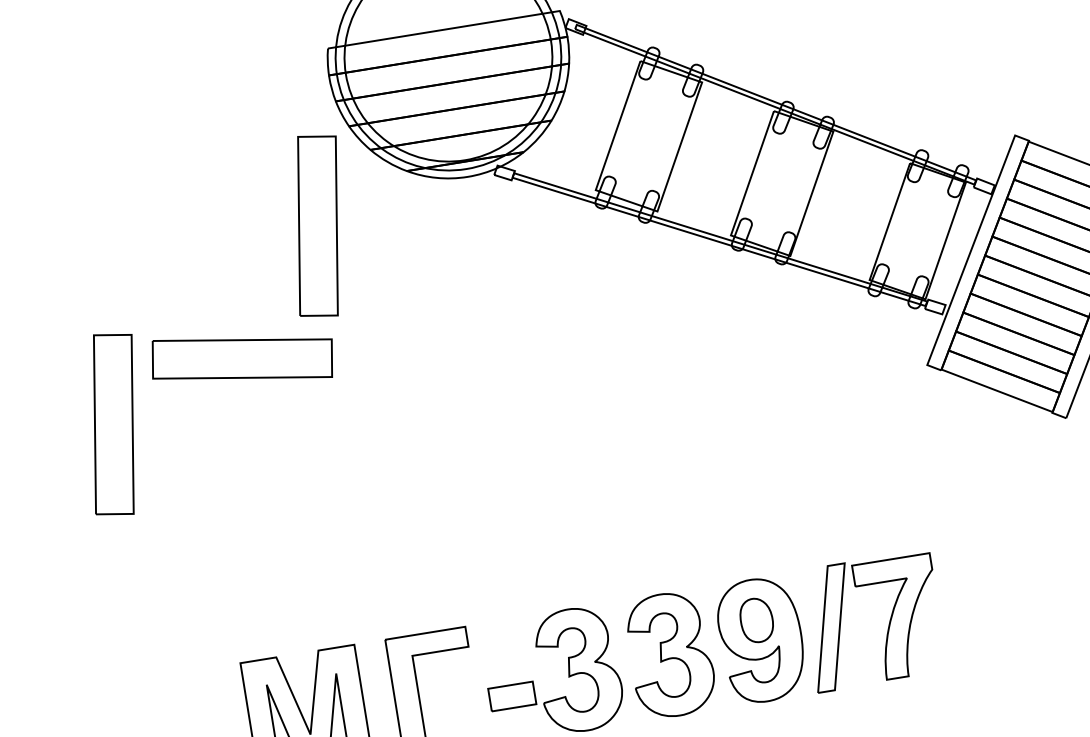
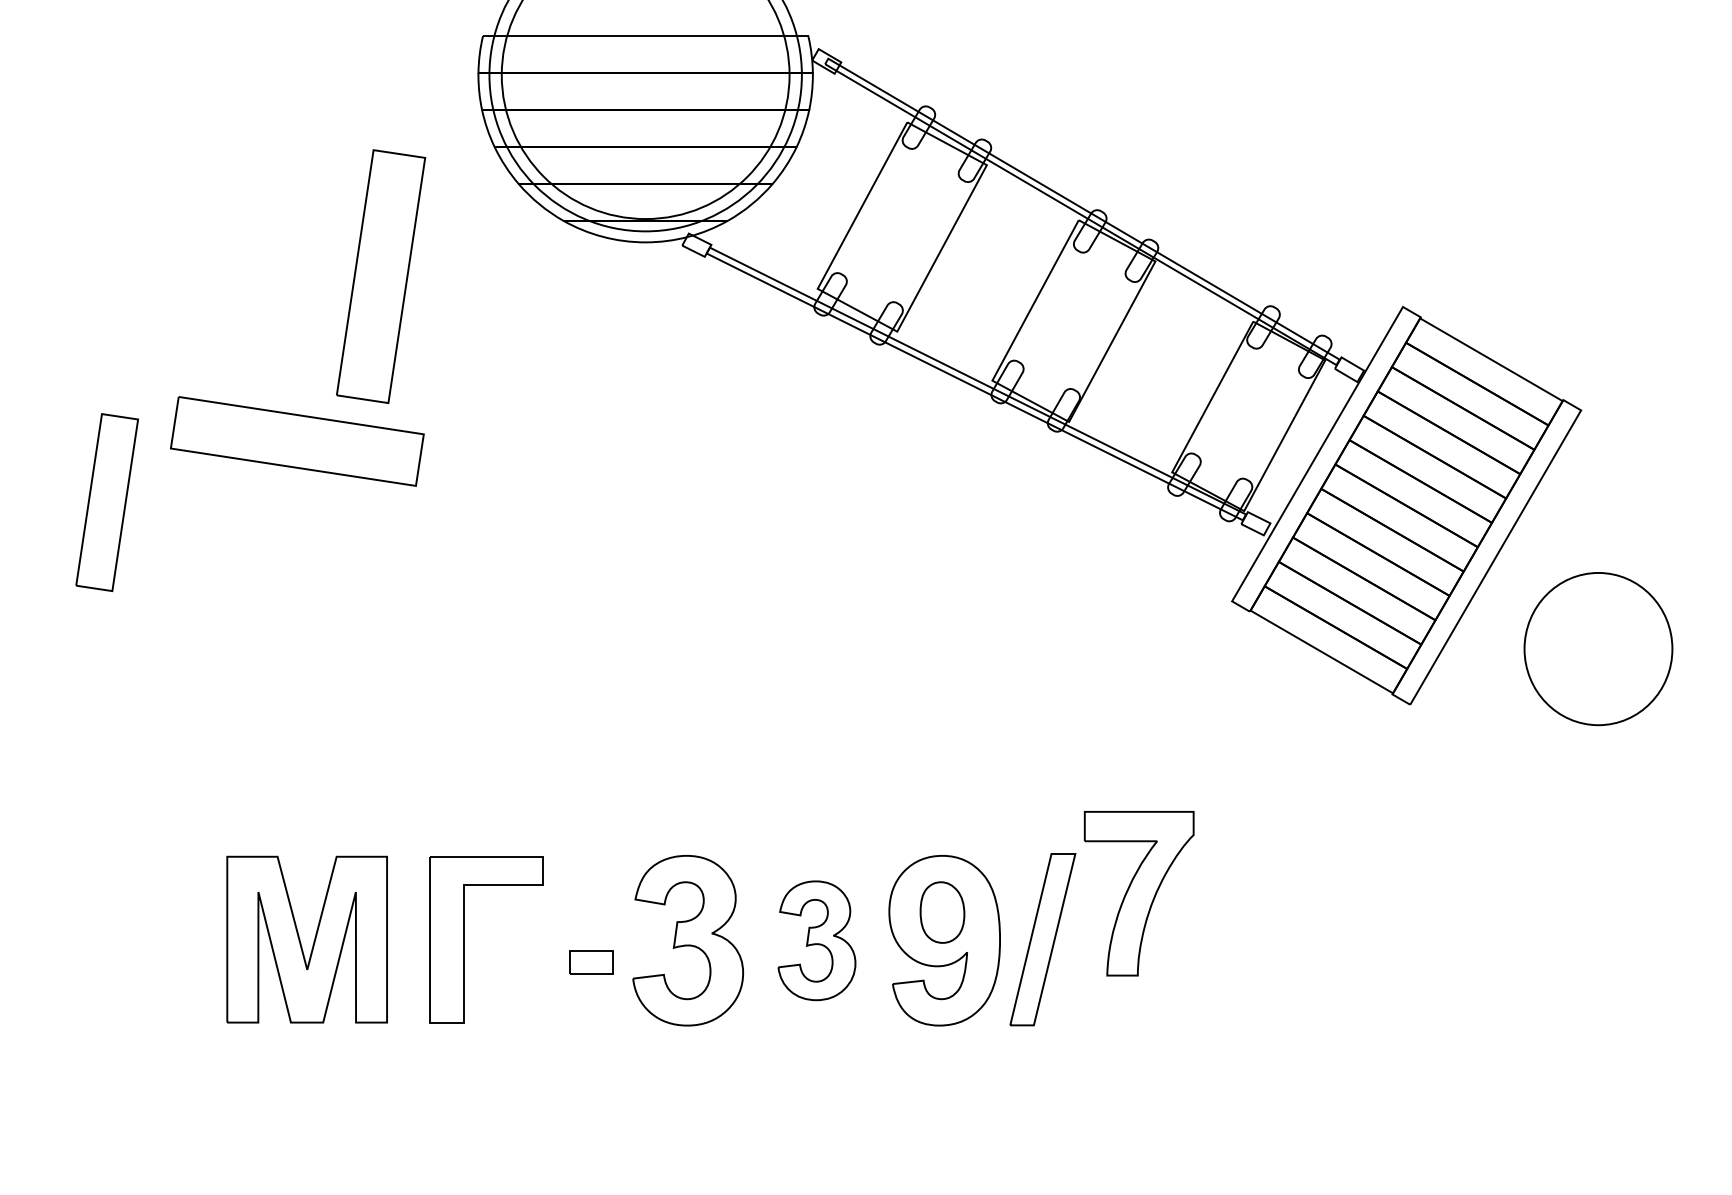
part: (318, 226) -> (381, 276), moved
part: (114, 424) -> (107, 502), size x0.7
part: (899, 617) -> (1138, 893), moved
part: (670, 654) -> (816, 940), size x0.7
part: (512, 696) -> (591, 962), size x0.7

